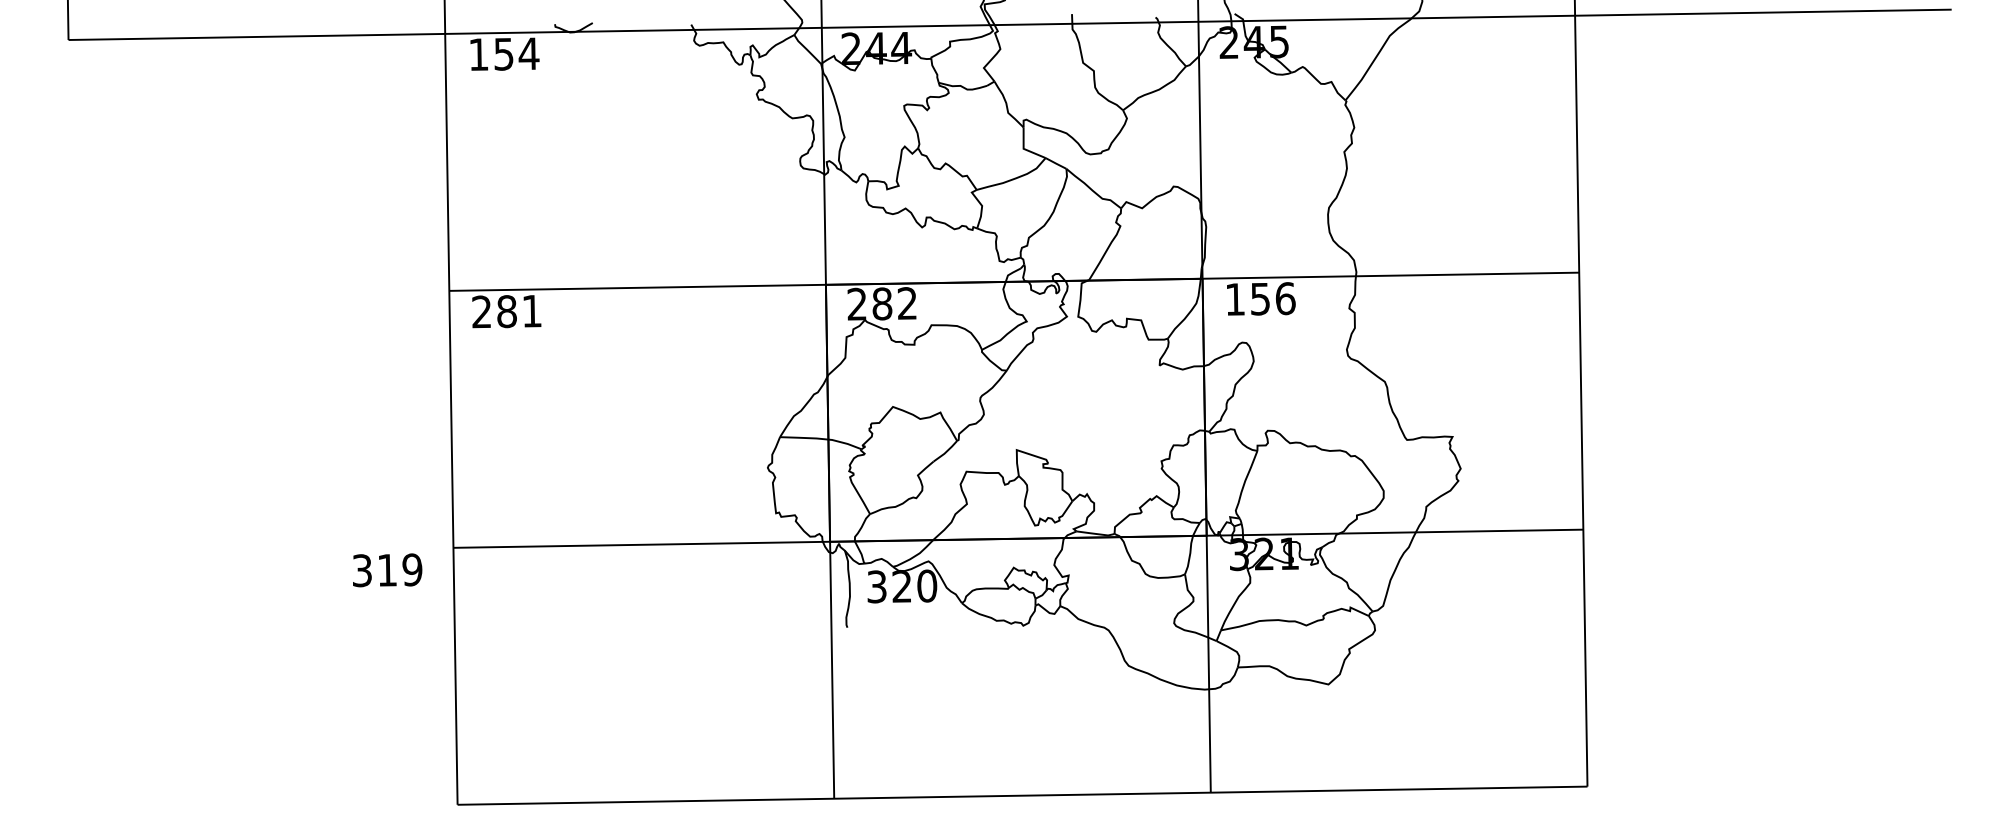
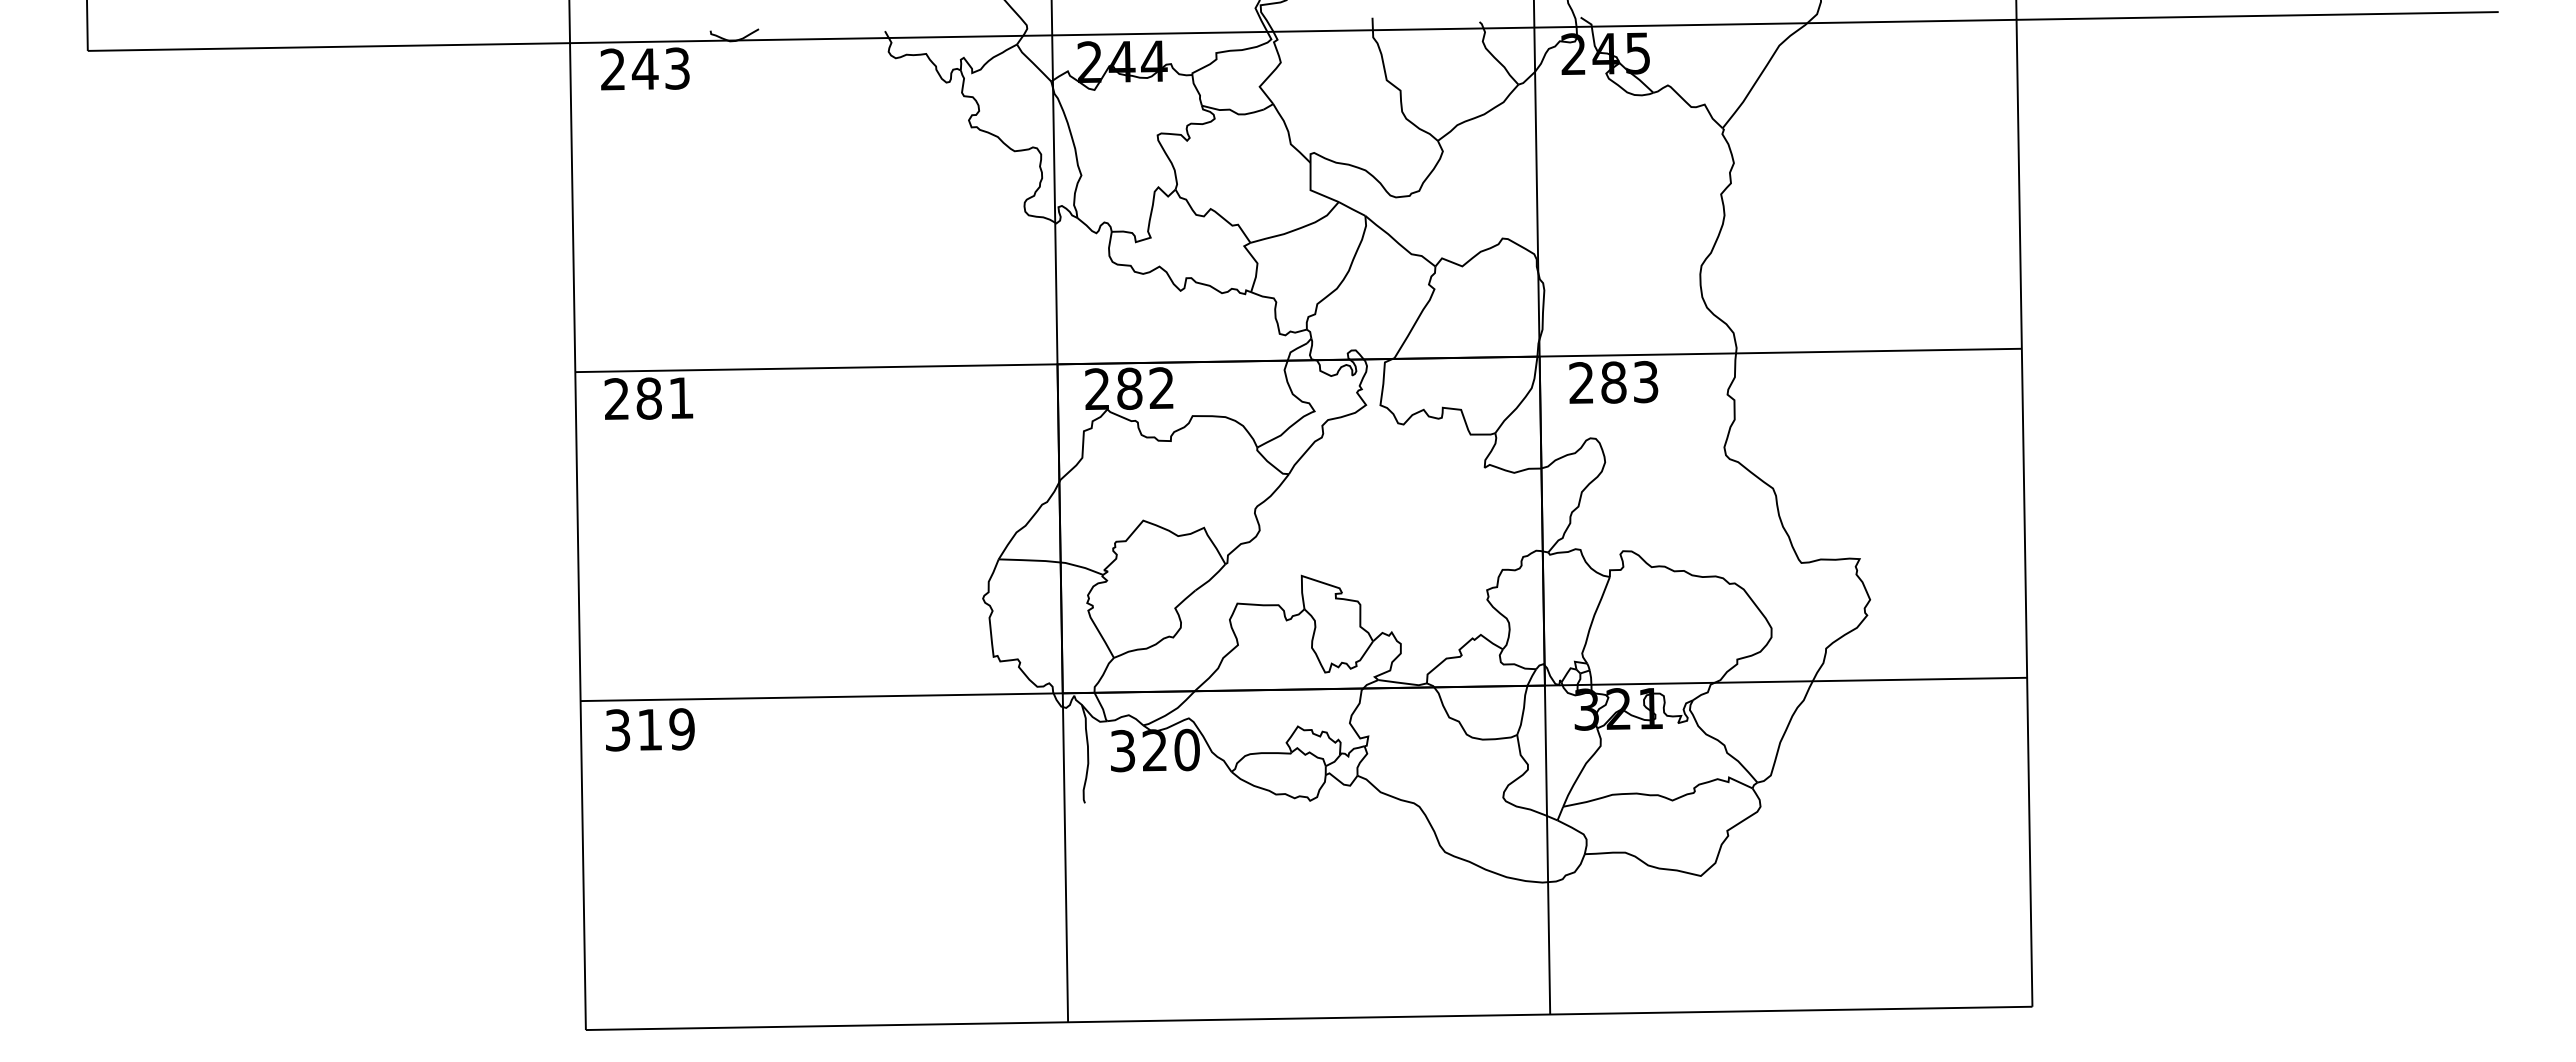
text: (504, 53) -> (645, 68), 154 -> 243
text: (1260, 298) -> (1613, 381), 156 -> 283
text: (387, 570) -> (650, 729), moved

